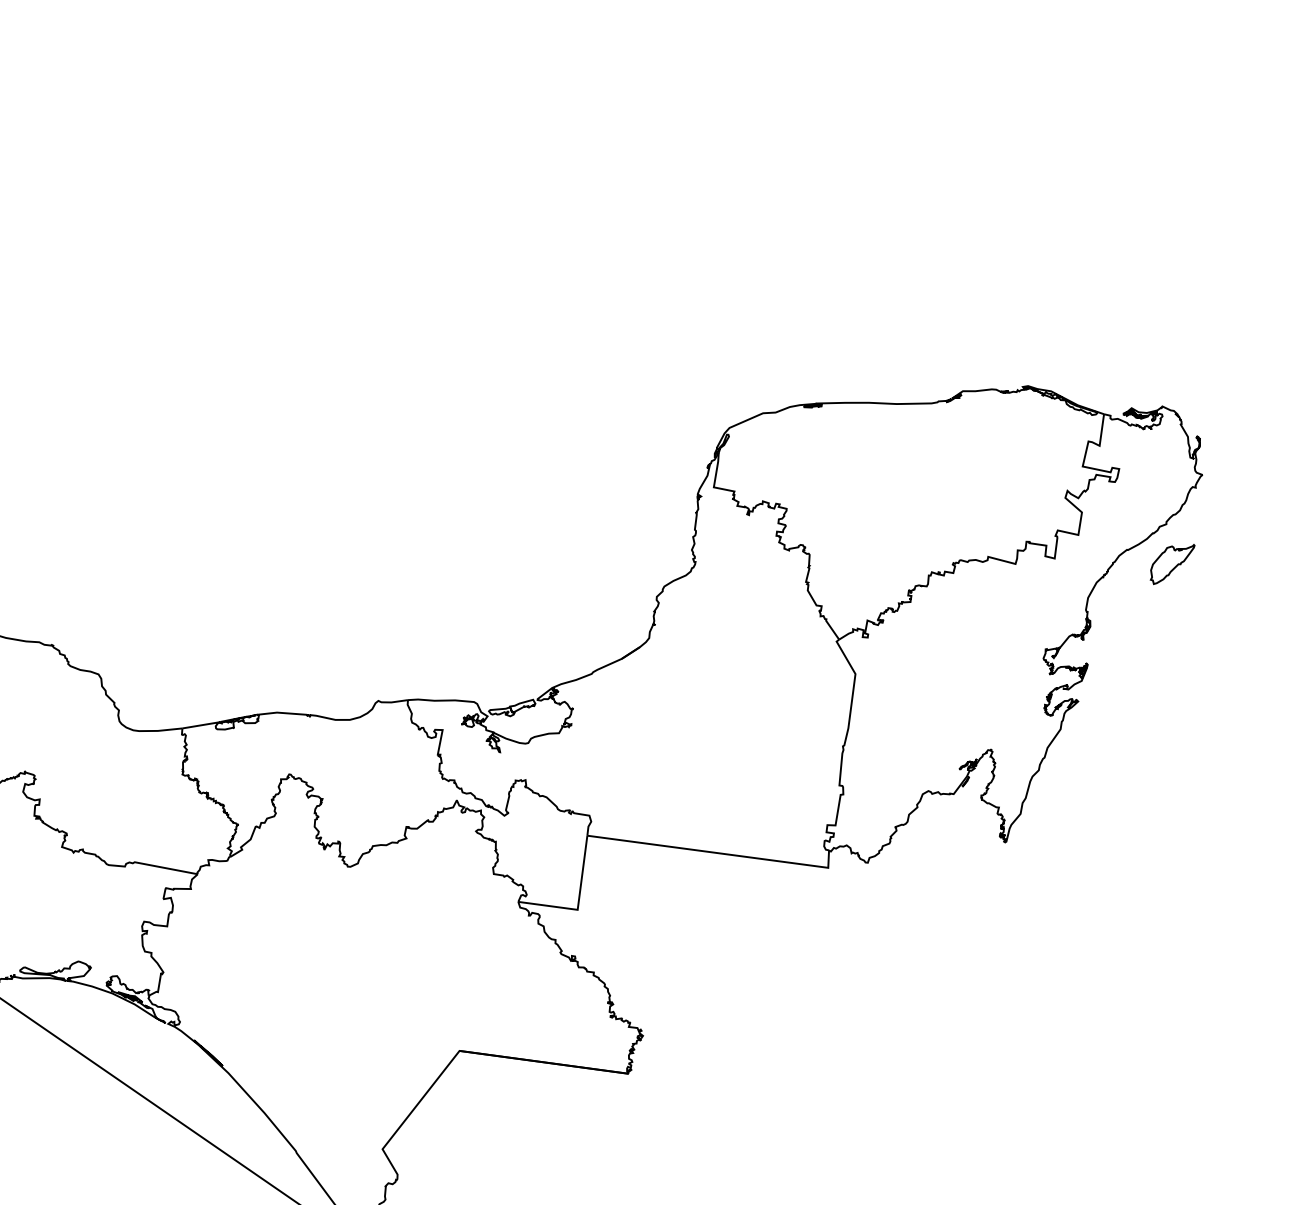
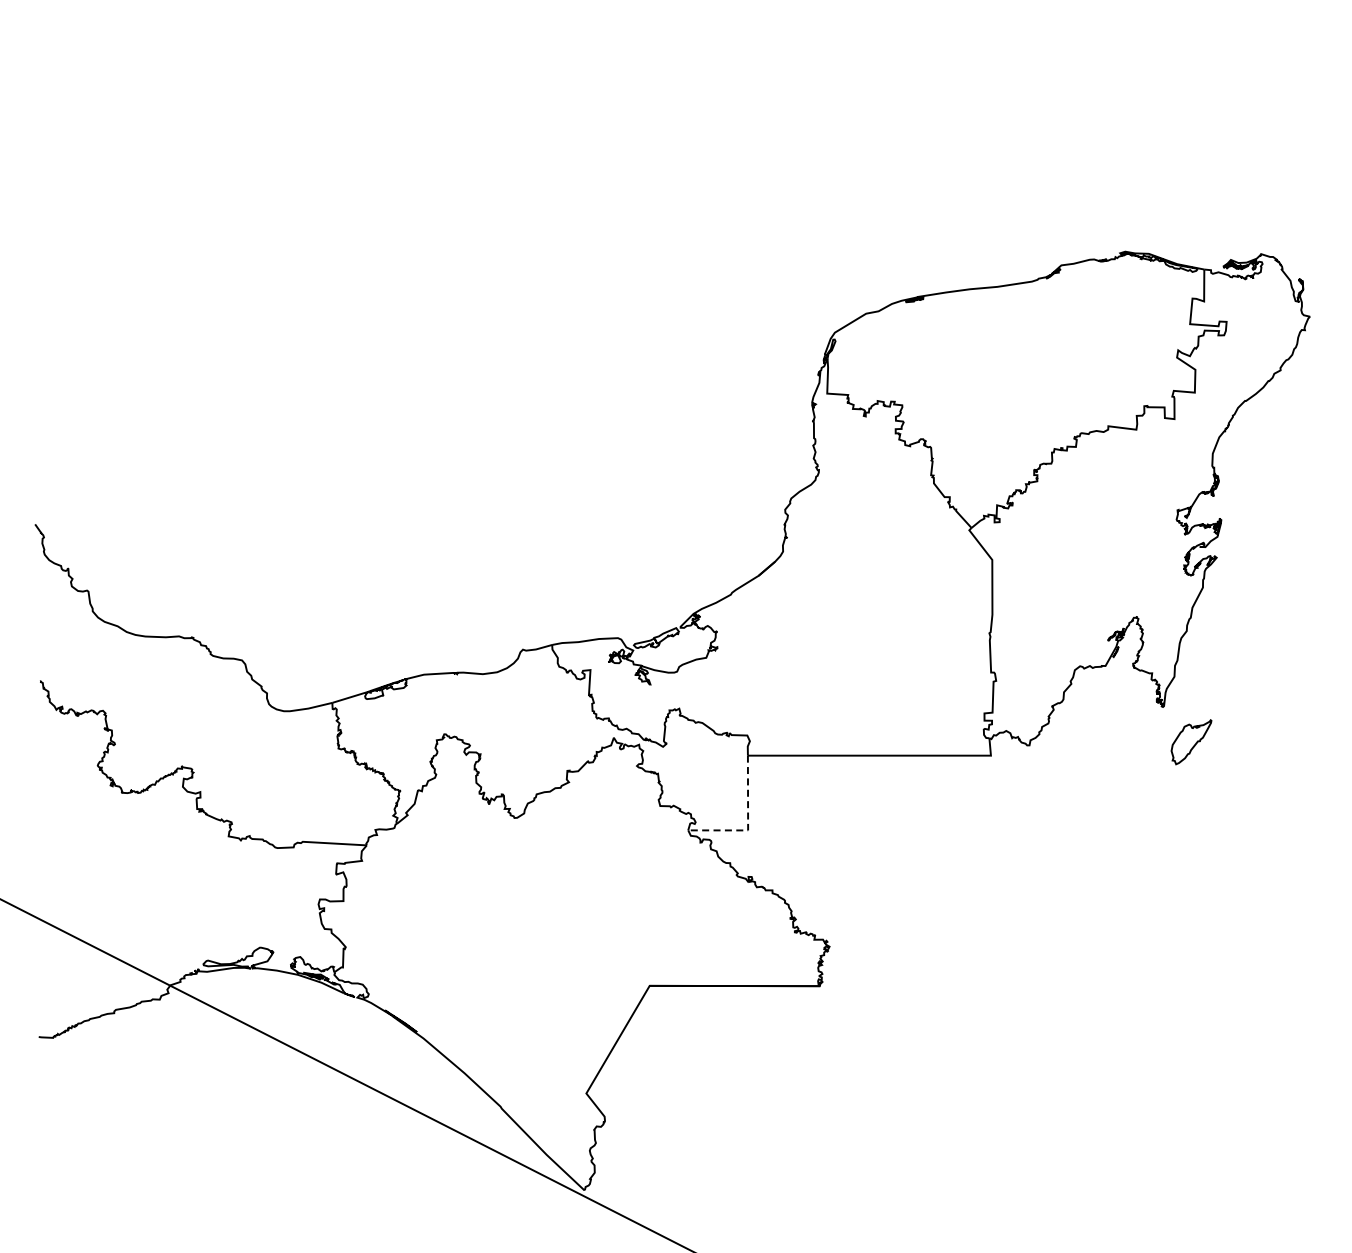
part: (1171, 564) -> (1191, 742), moved
line: (578, 903) -> (748, 823), solid -> dashed

